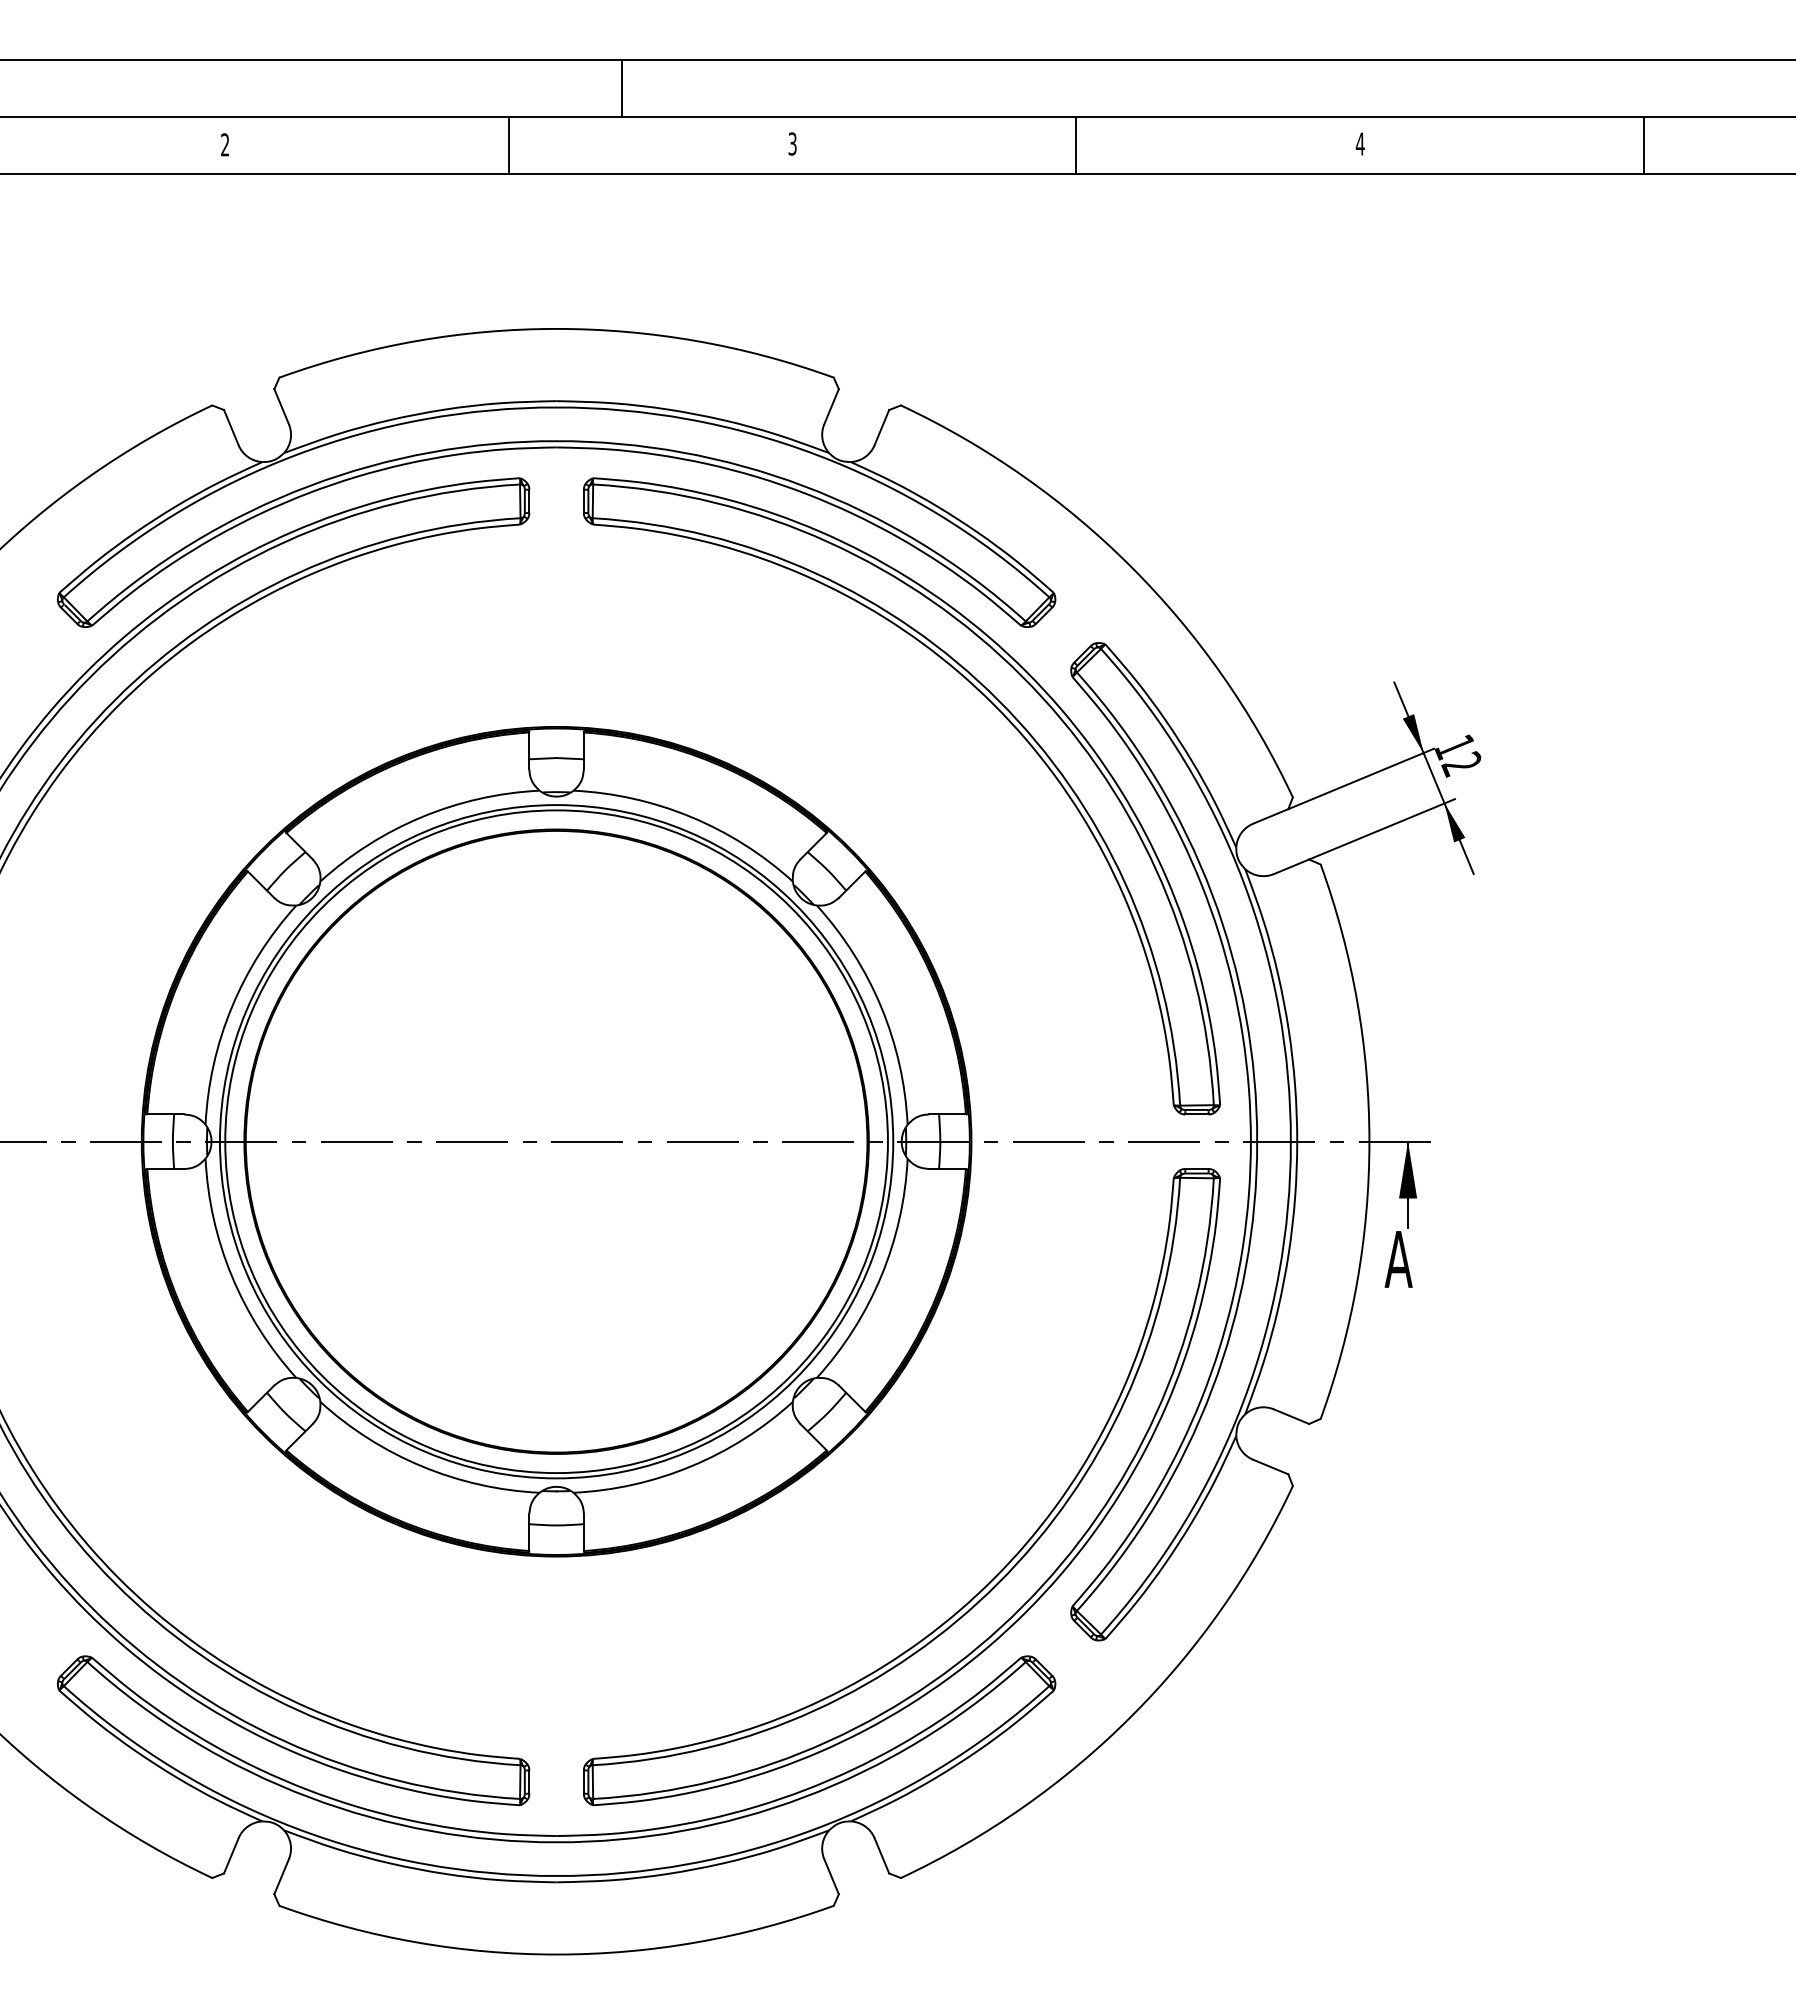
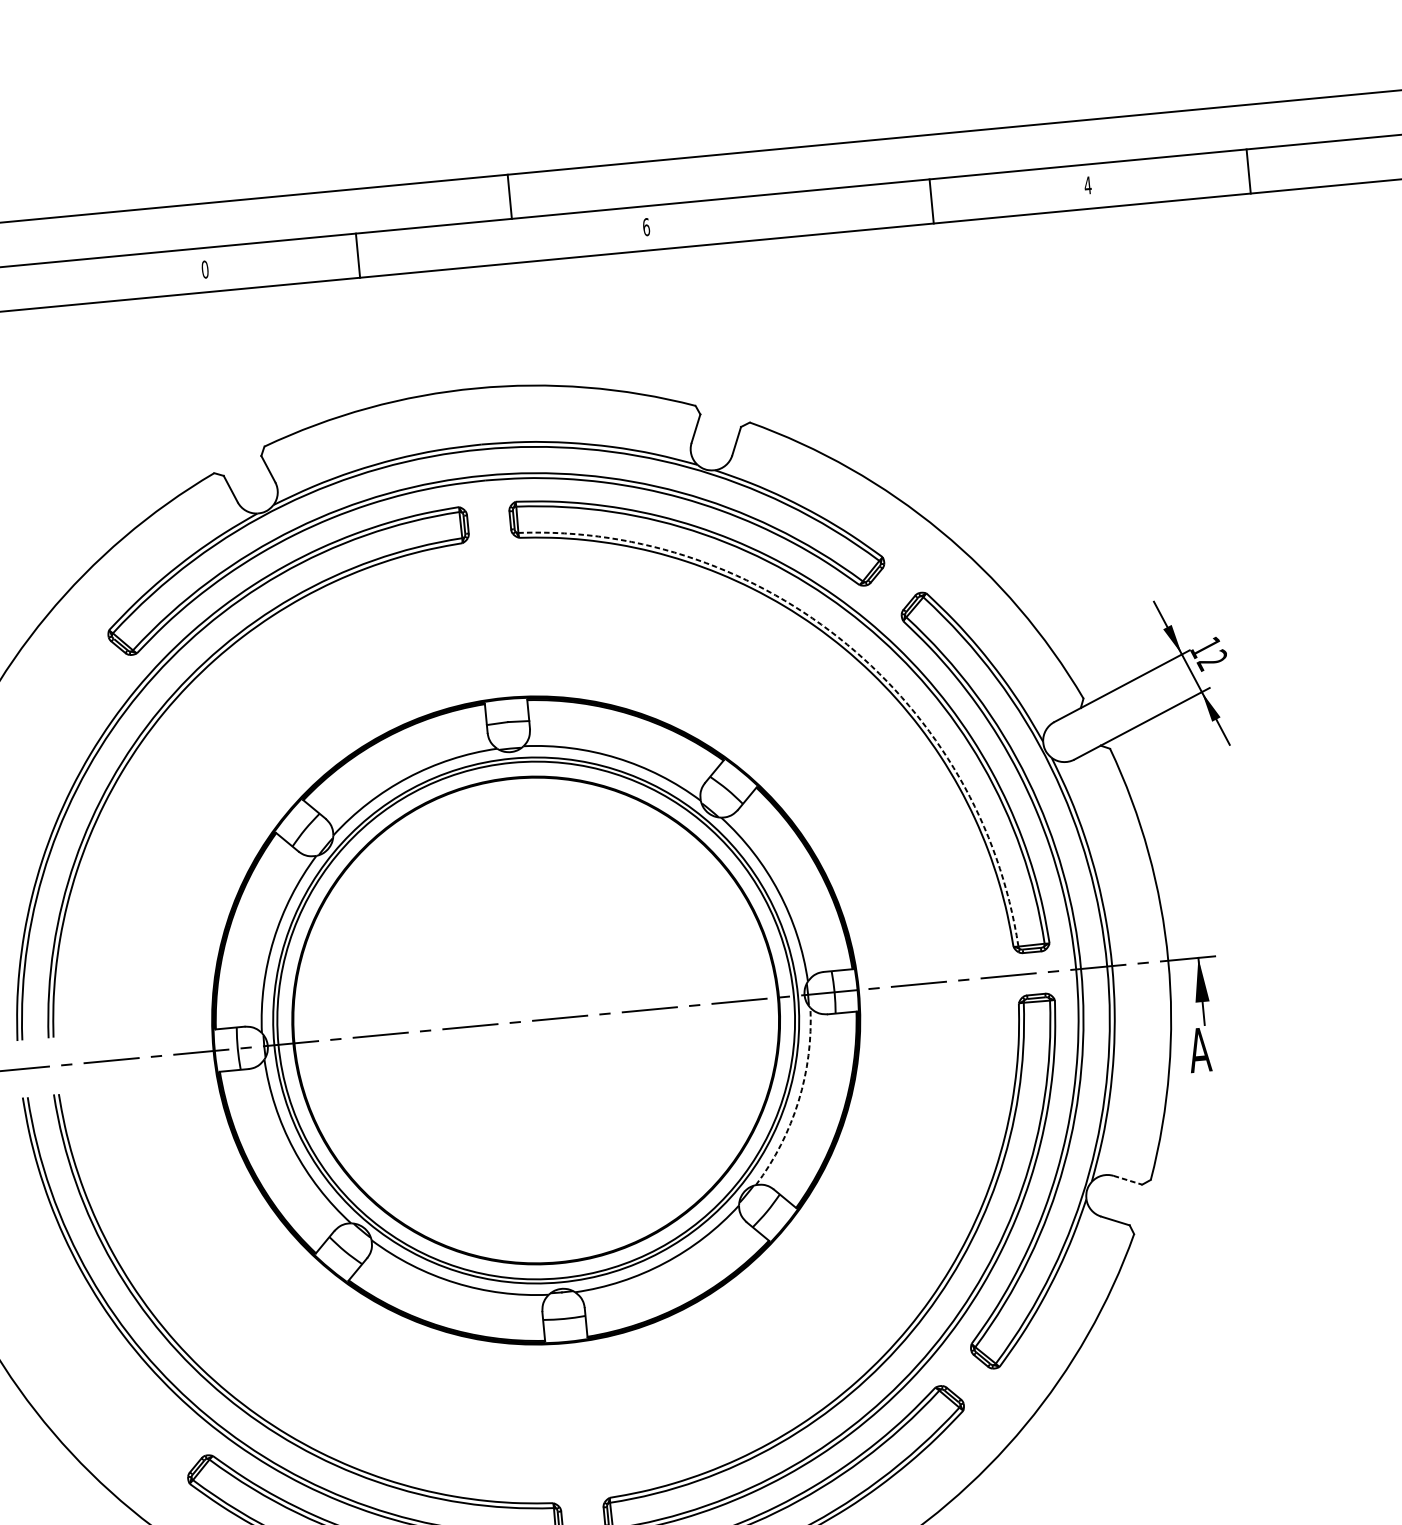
text: (792, 143) -> (646, 226), 3 -> 6
text: (225, 144) -> (205, 269), 2 -> 0
line: (508, 145) -> (357, 255), moved
line: (1076, 145) -> (931, 201), moved
line: (1643, 145) -> (1248, 171), moved
arc: (998, 700) -> (847, 644), solid -> dashed
arc: (881, 1276) -> (798, 1101), solid -> dashed
line: (1292, 1416) -> (1128, 1180), solid -> dashed

